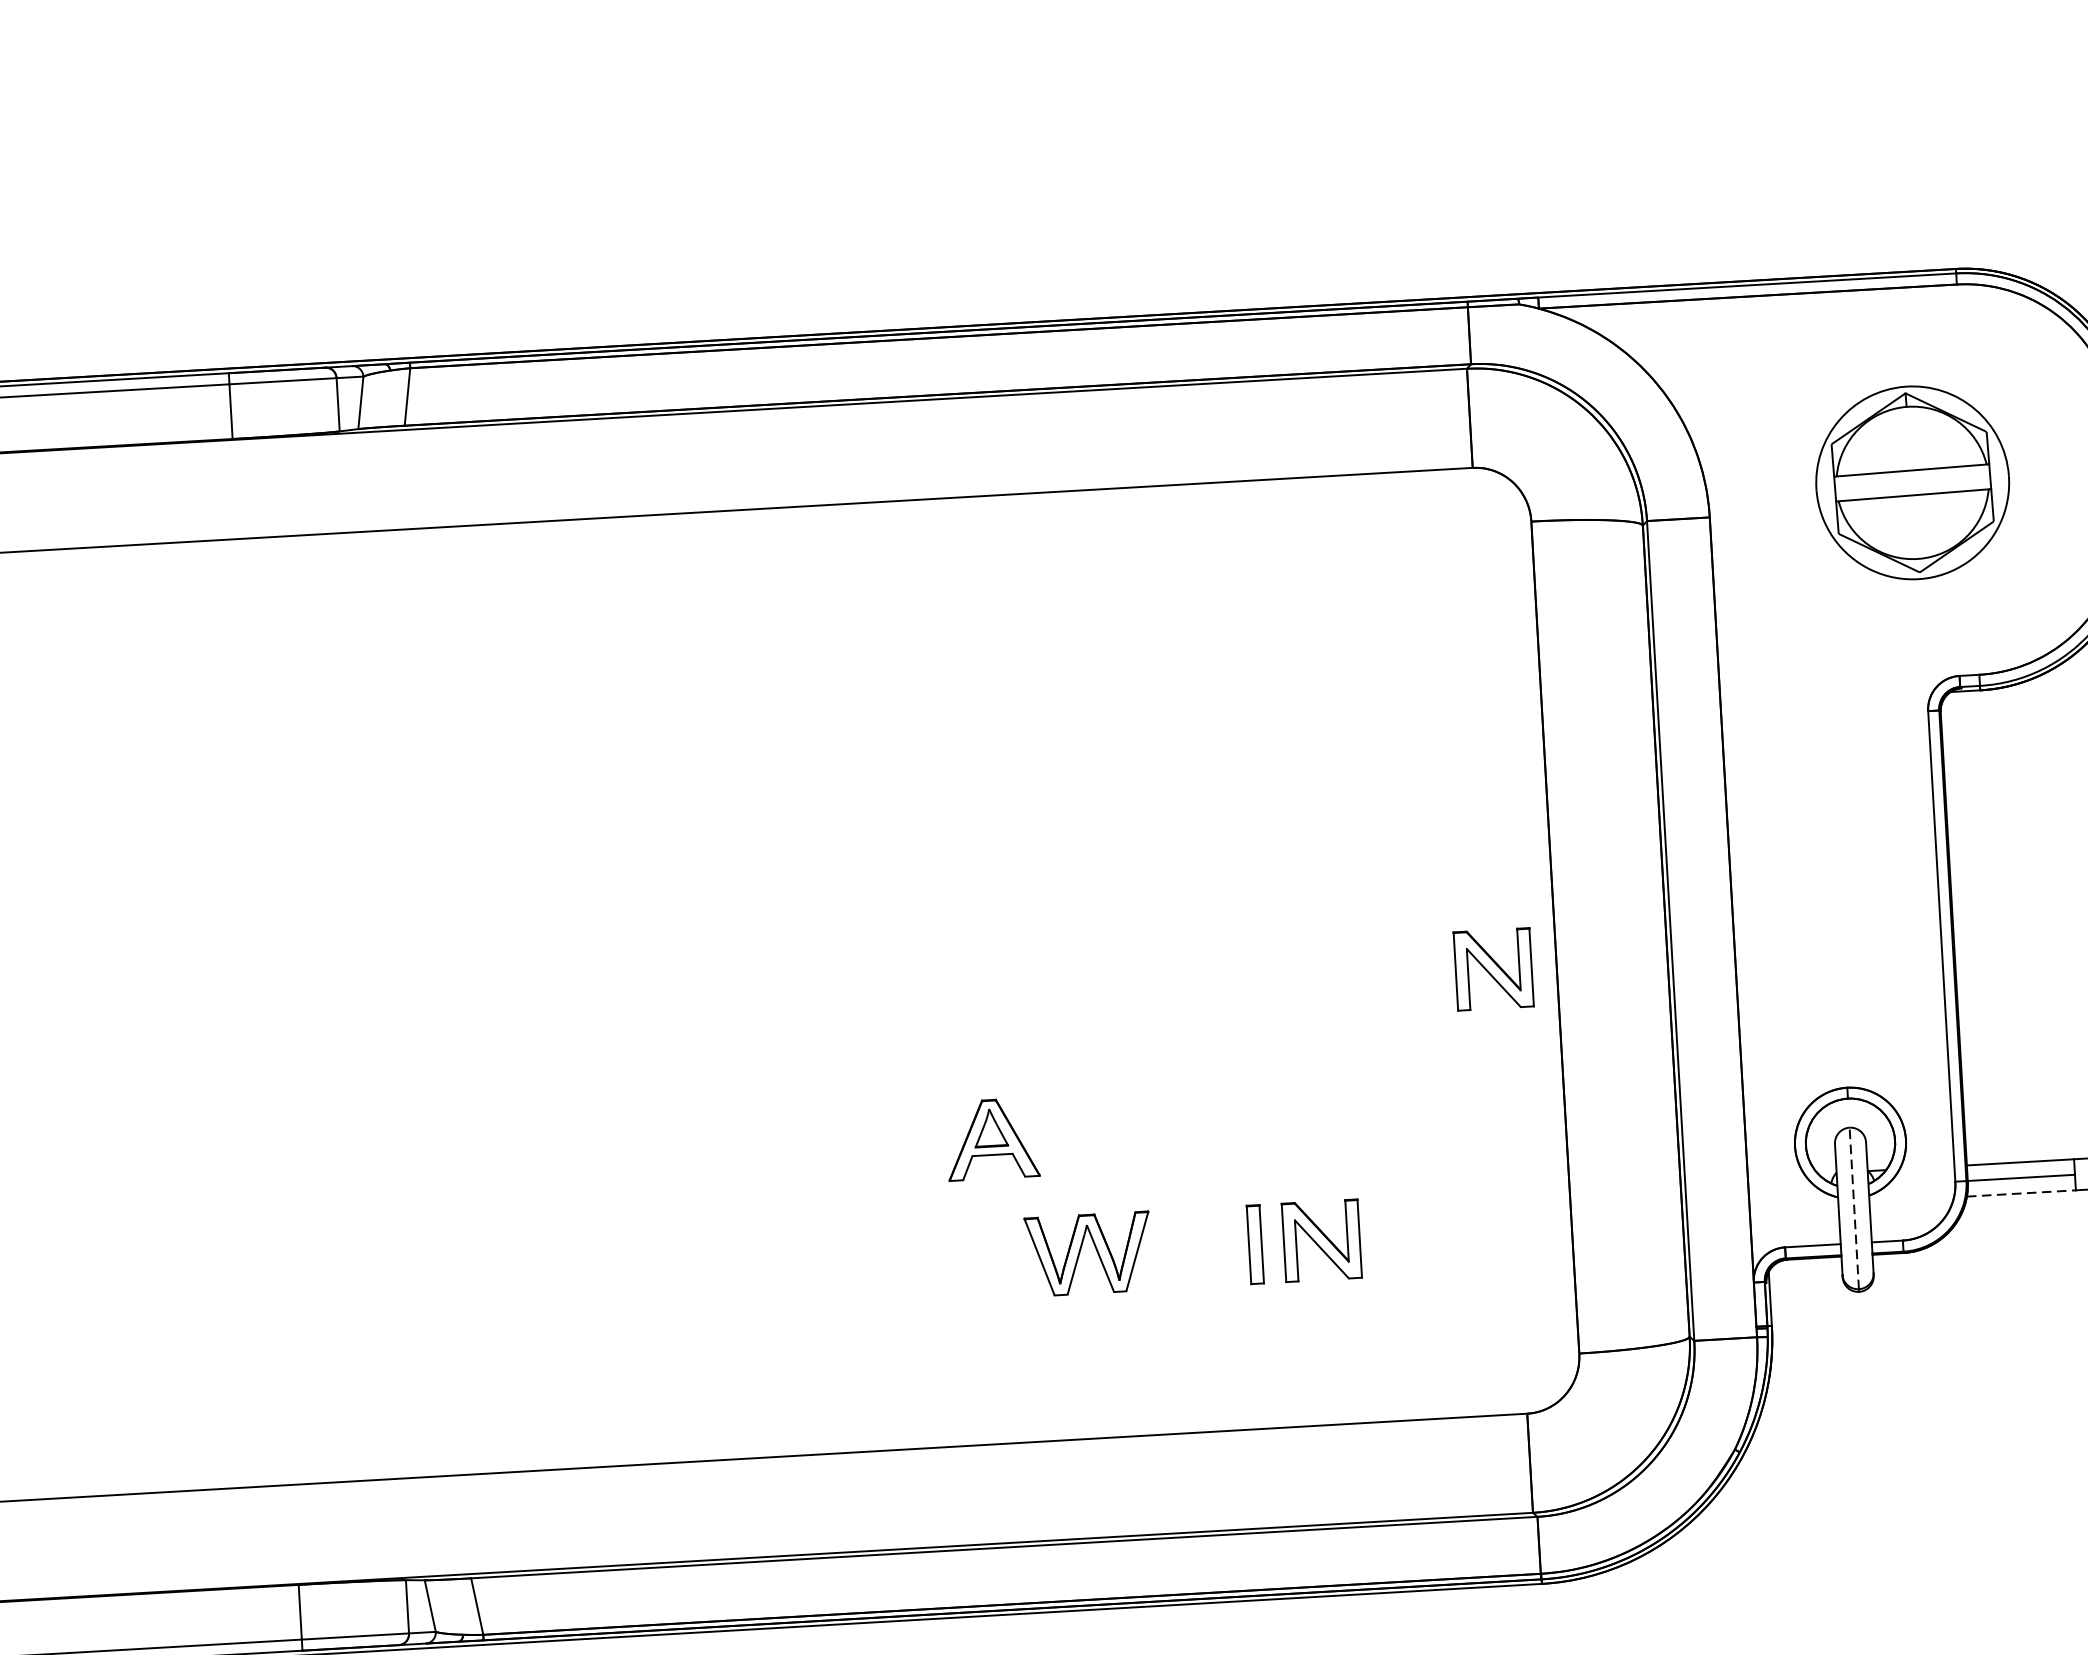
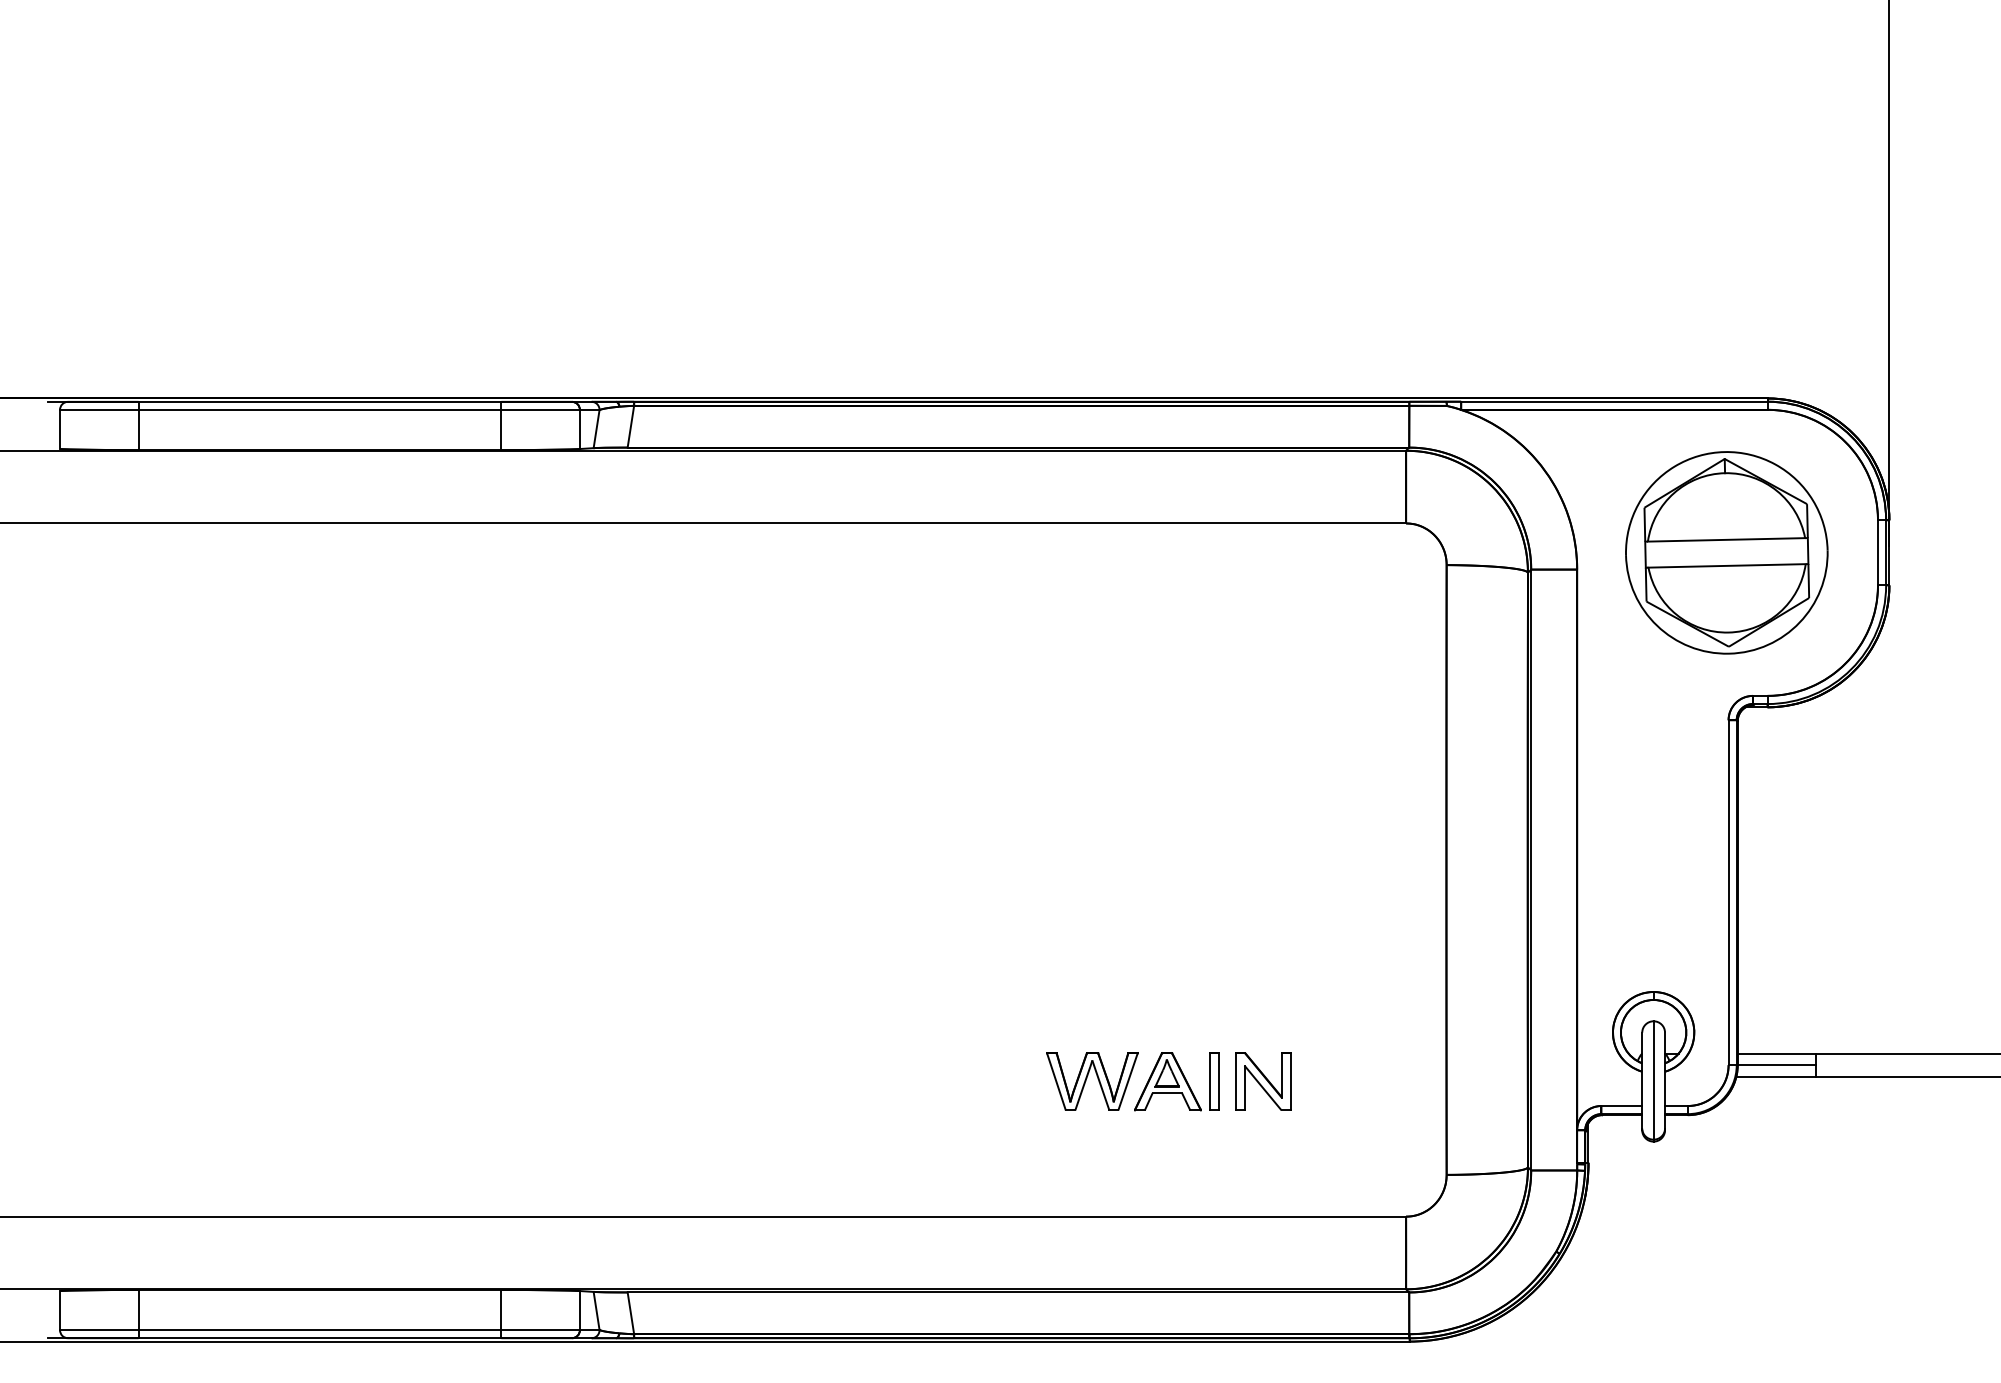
part: (1912, 482) -> (1726, 552), size x1.43
part: (1493, 969) -> (1400, 890), removed
part: (991, 1139) -> (1167, 1081), moved
line: (2021, 1193) -> (1776, 1076), dashed -> solid
line: (1854, 1207) -> (1653, 1079), dashed -> solid

